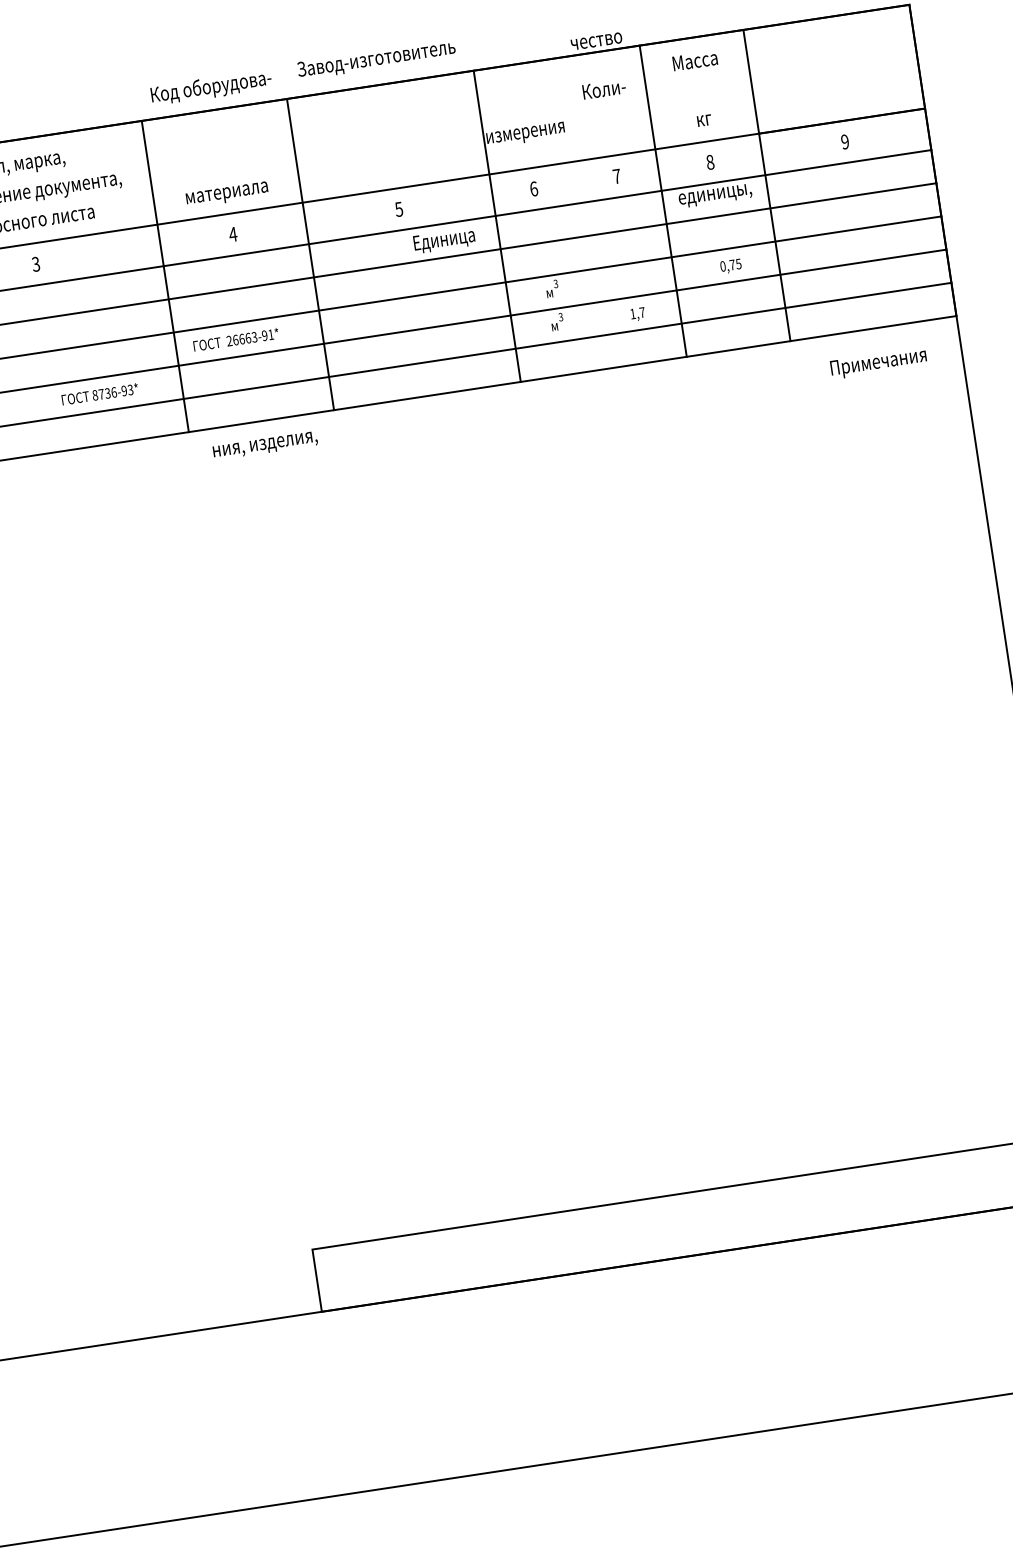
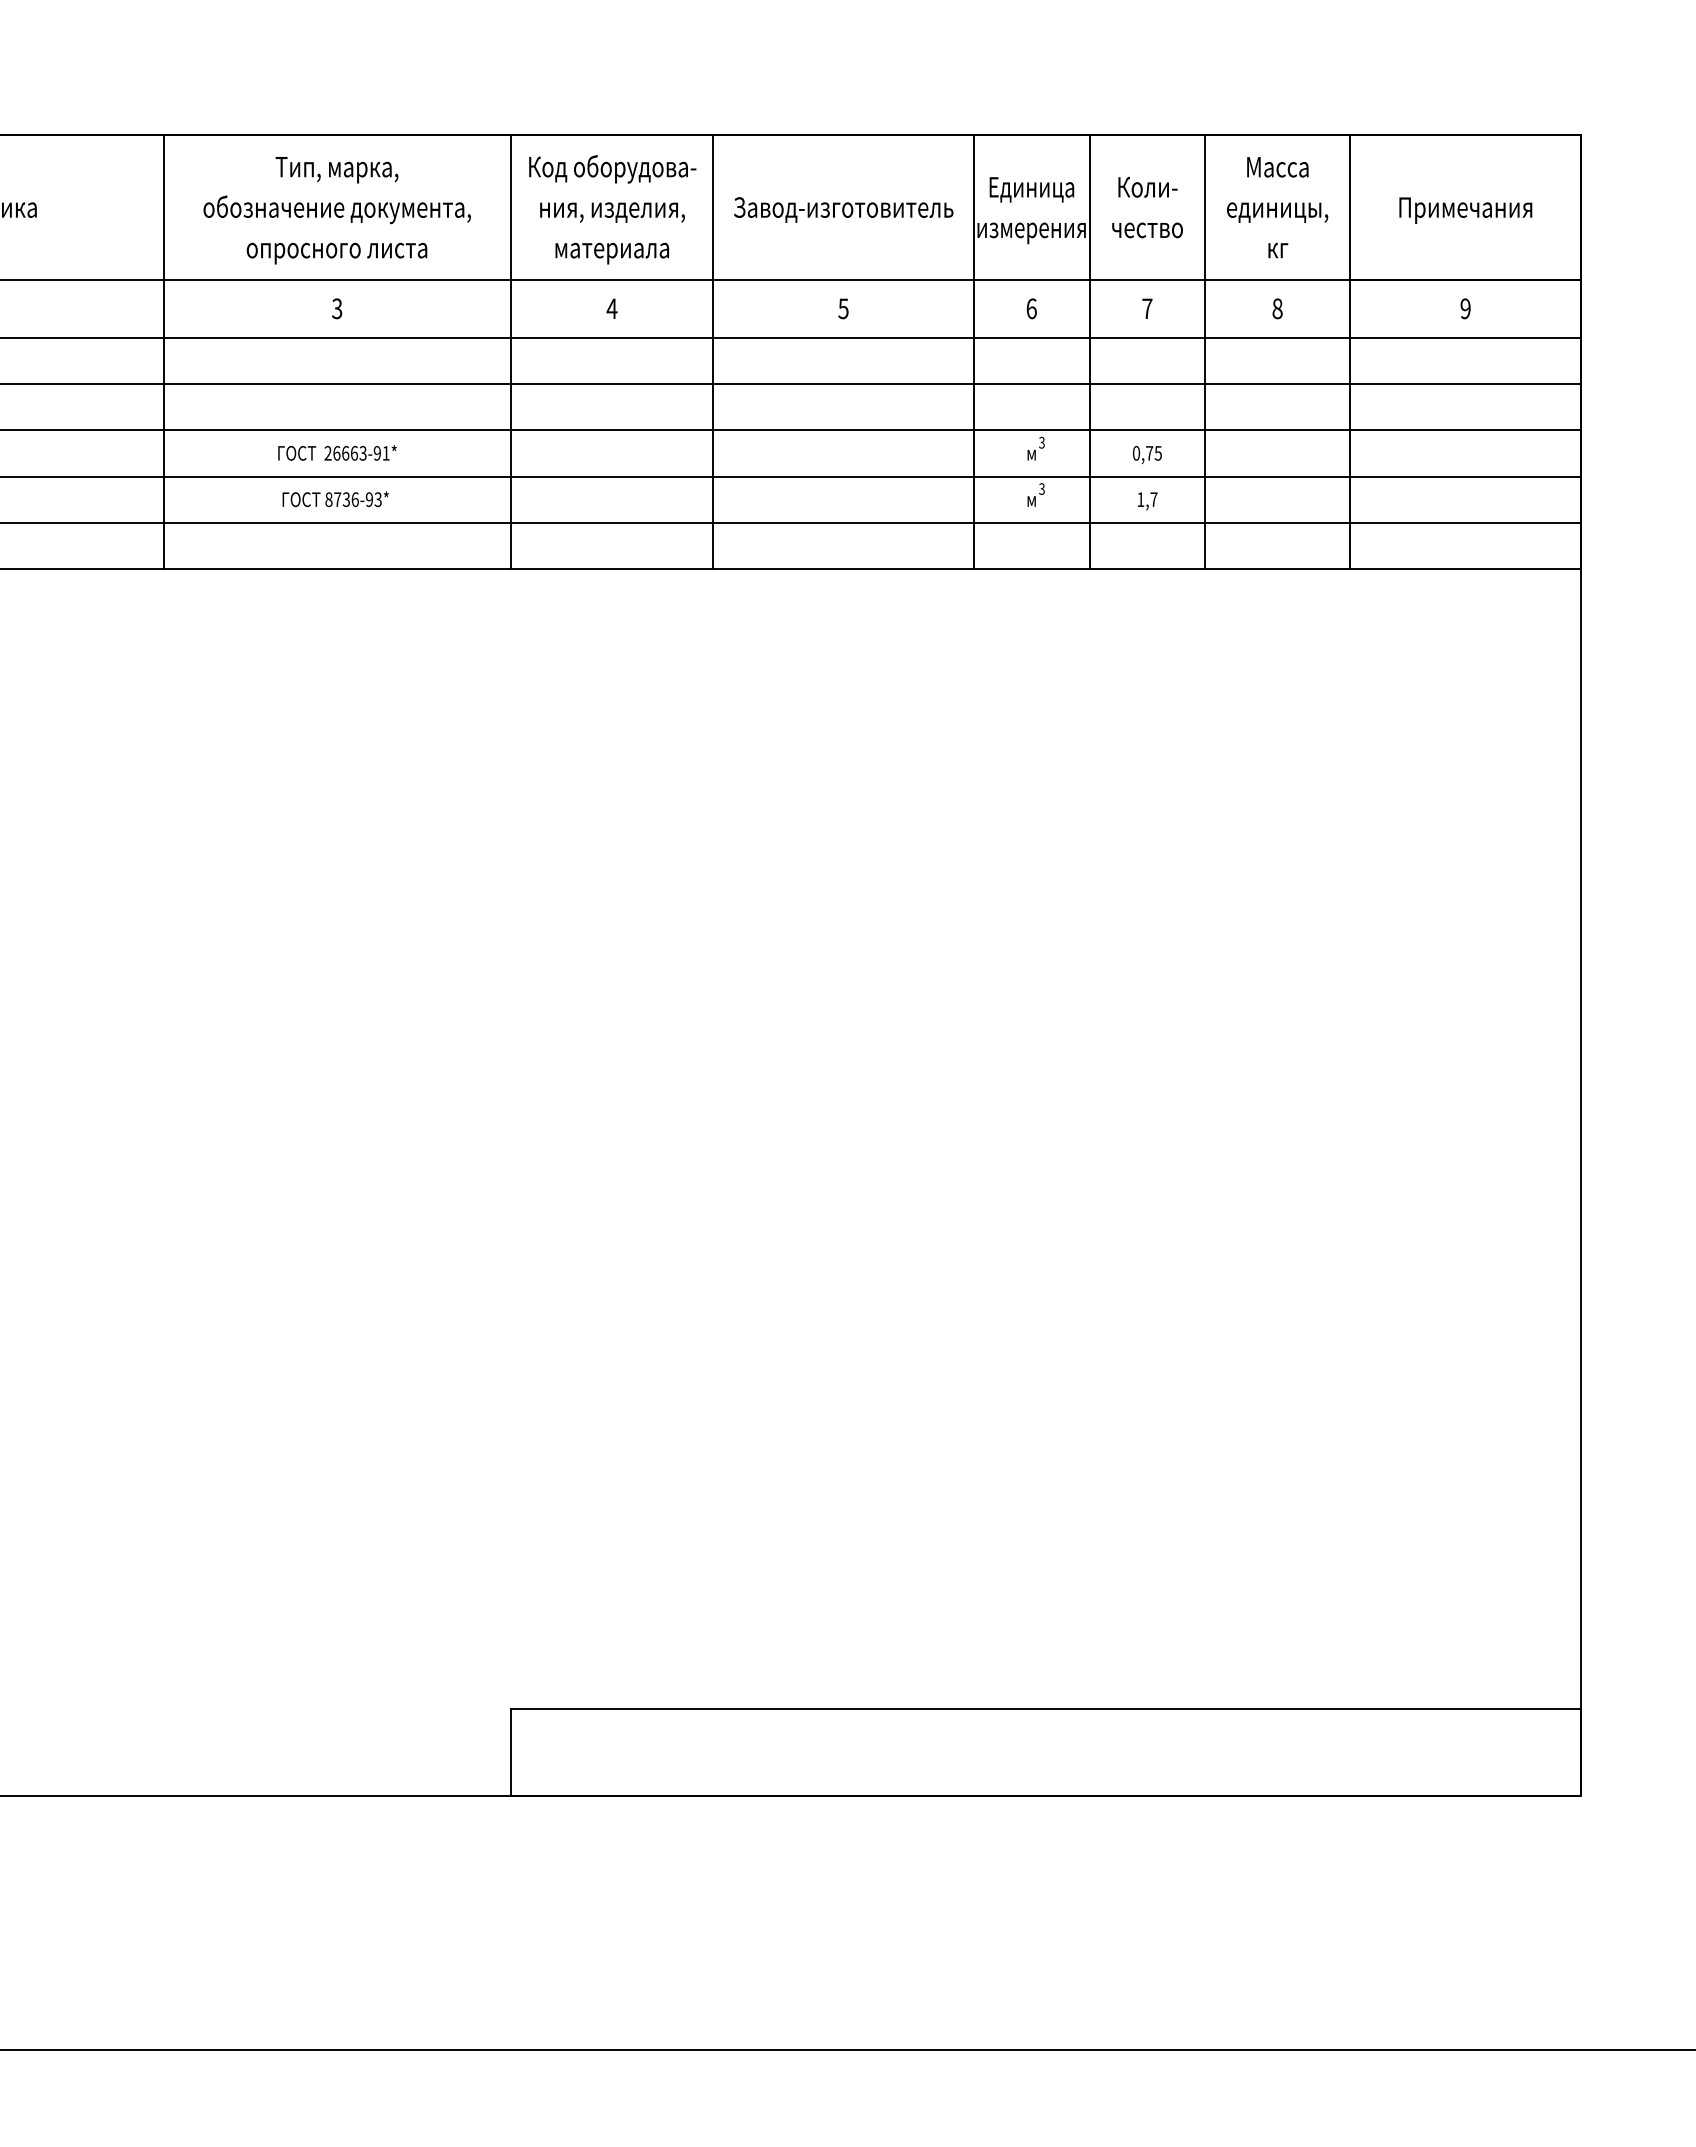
text: (596, 41) -> (1147, 230), moved
text: (376, 59) -> (843, 209), moved
text: (211, 87) -> (612, 168), moved
text: (715, 195) -> (1277, 212), moved
line: (580, 214) -> (1089, 352), added
text: (444, 240) -> (1031, 189), moved
text: (731, 266) -> (1147, 454), moved
text: (236, 339) -> (337, 452), moved
text: (878, 363) -> (1465, 210), moved
text: (99, 394) -> (335, 499), moved
text: (265, 445) -> (612, 212), moved

